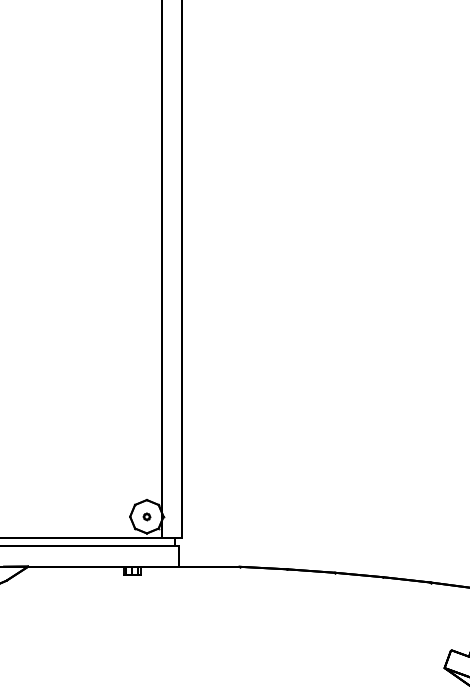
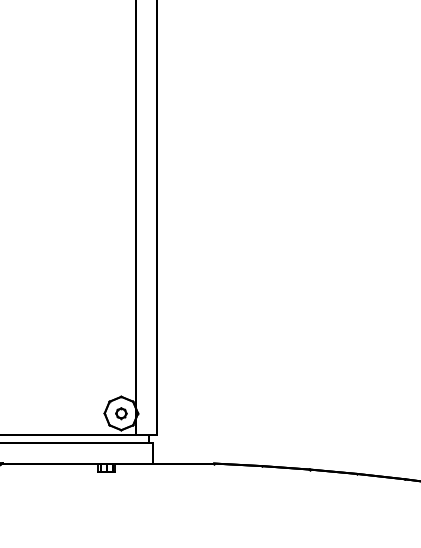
part: (146, 516) -> (121, 413), size x1.67

